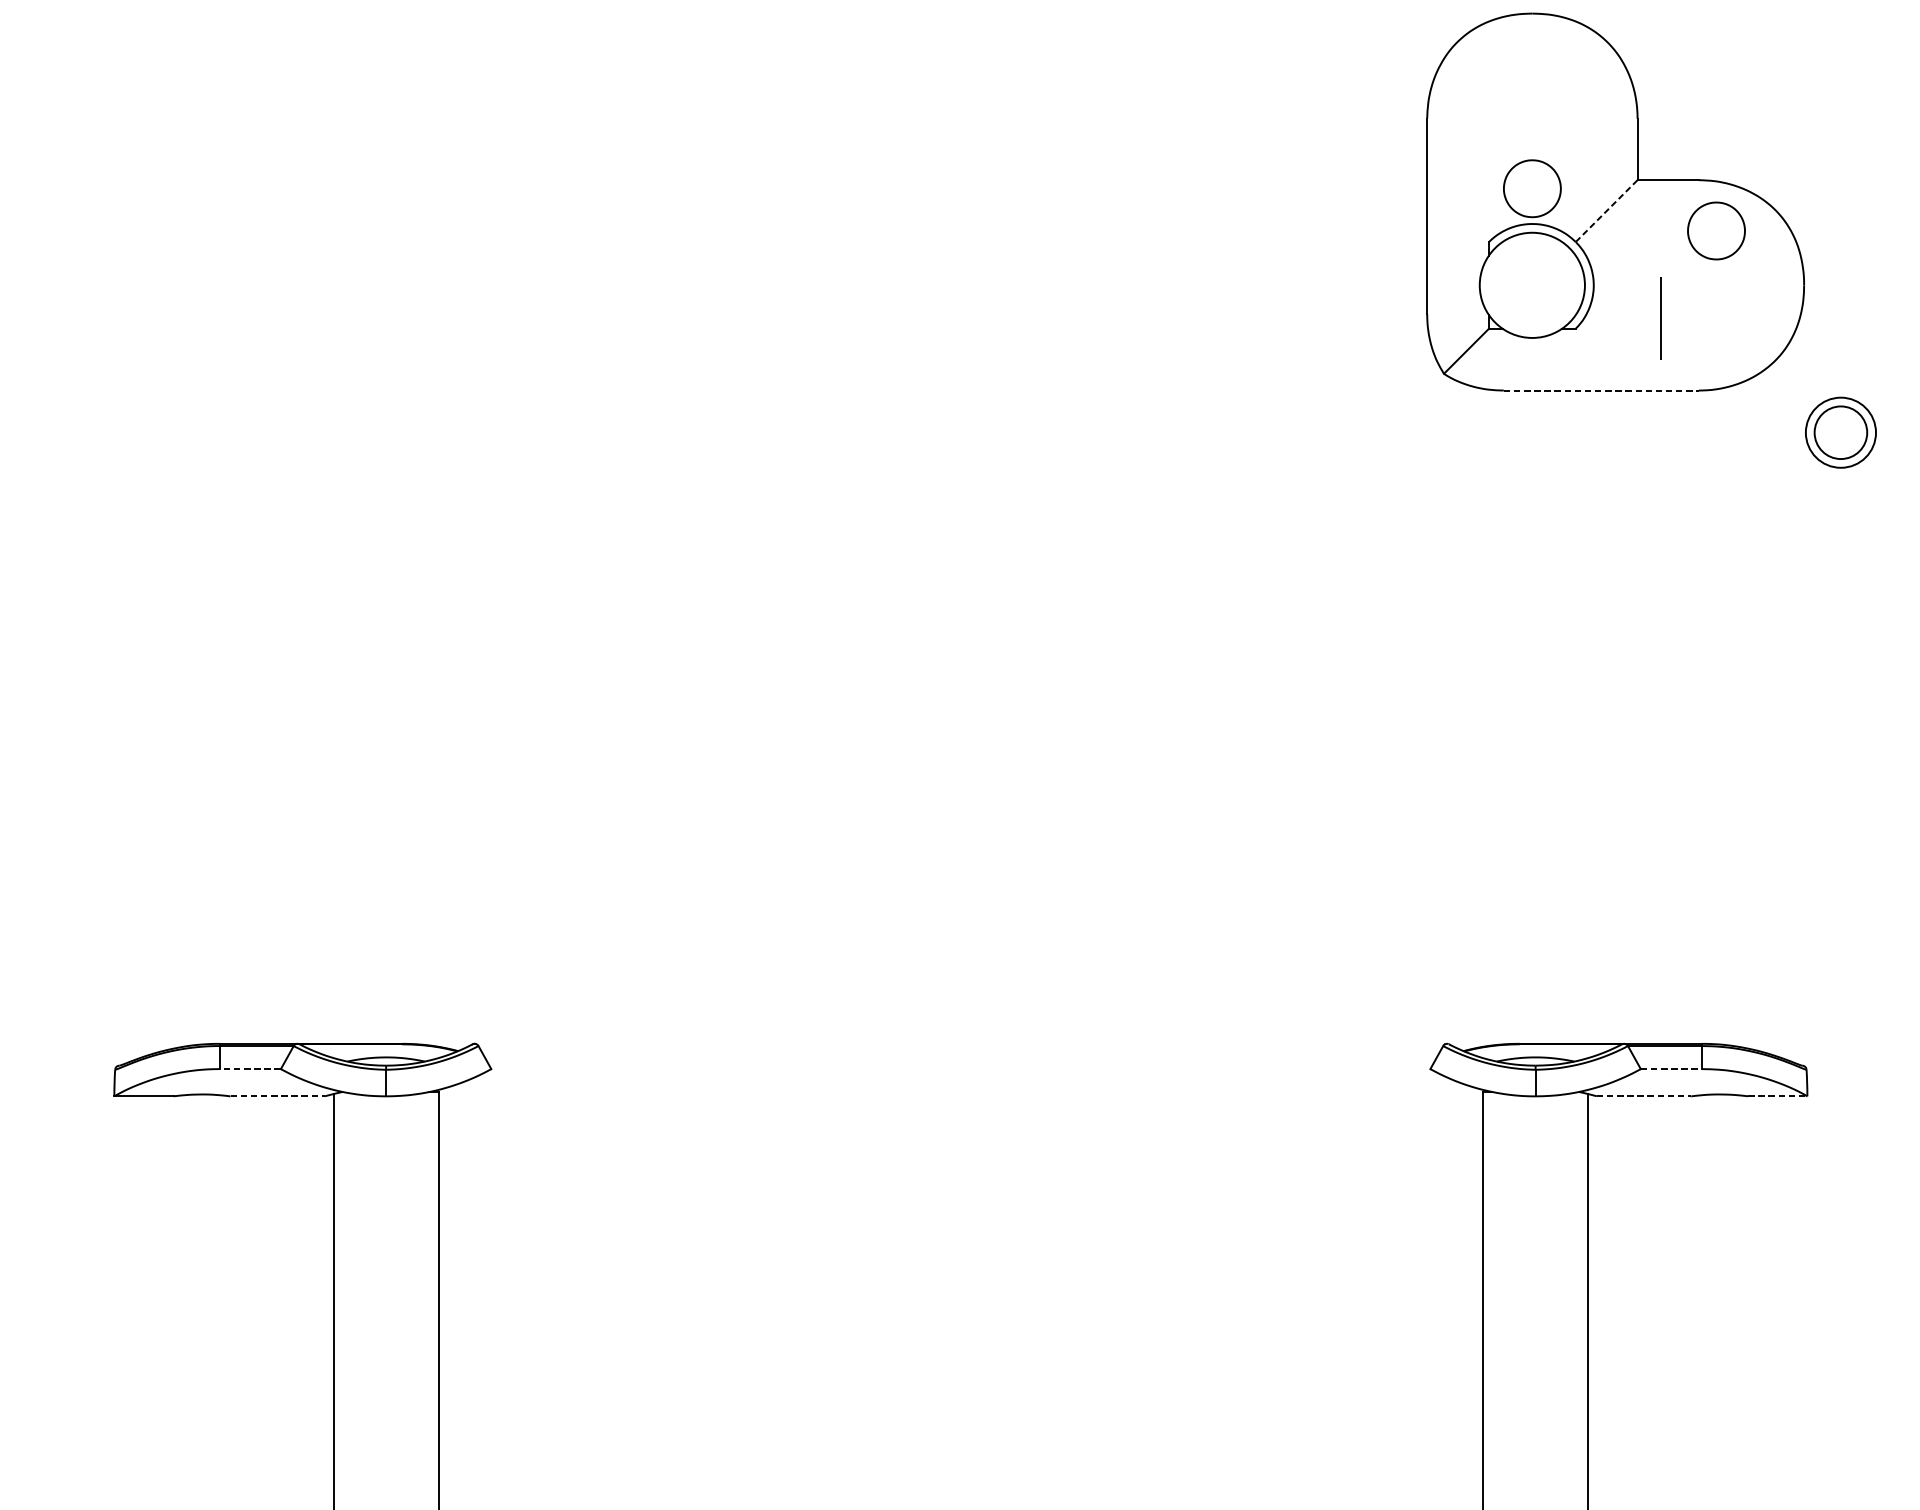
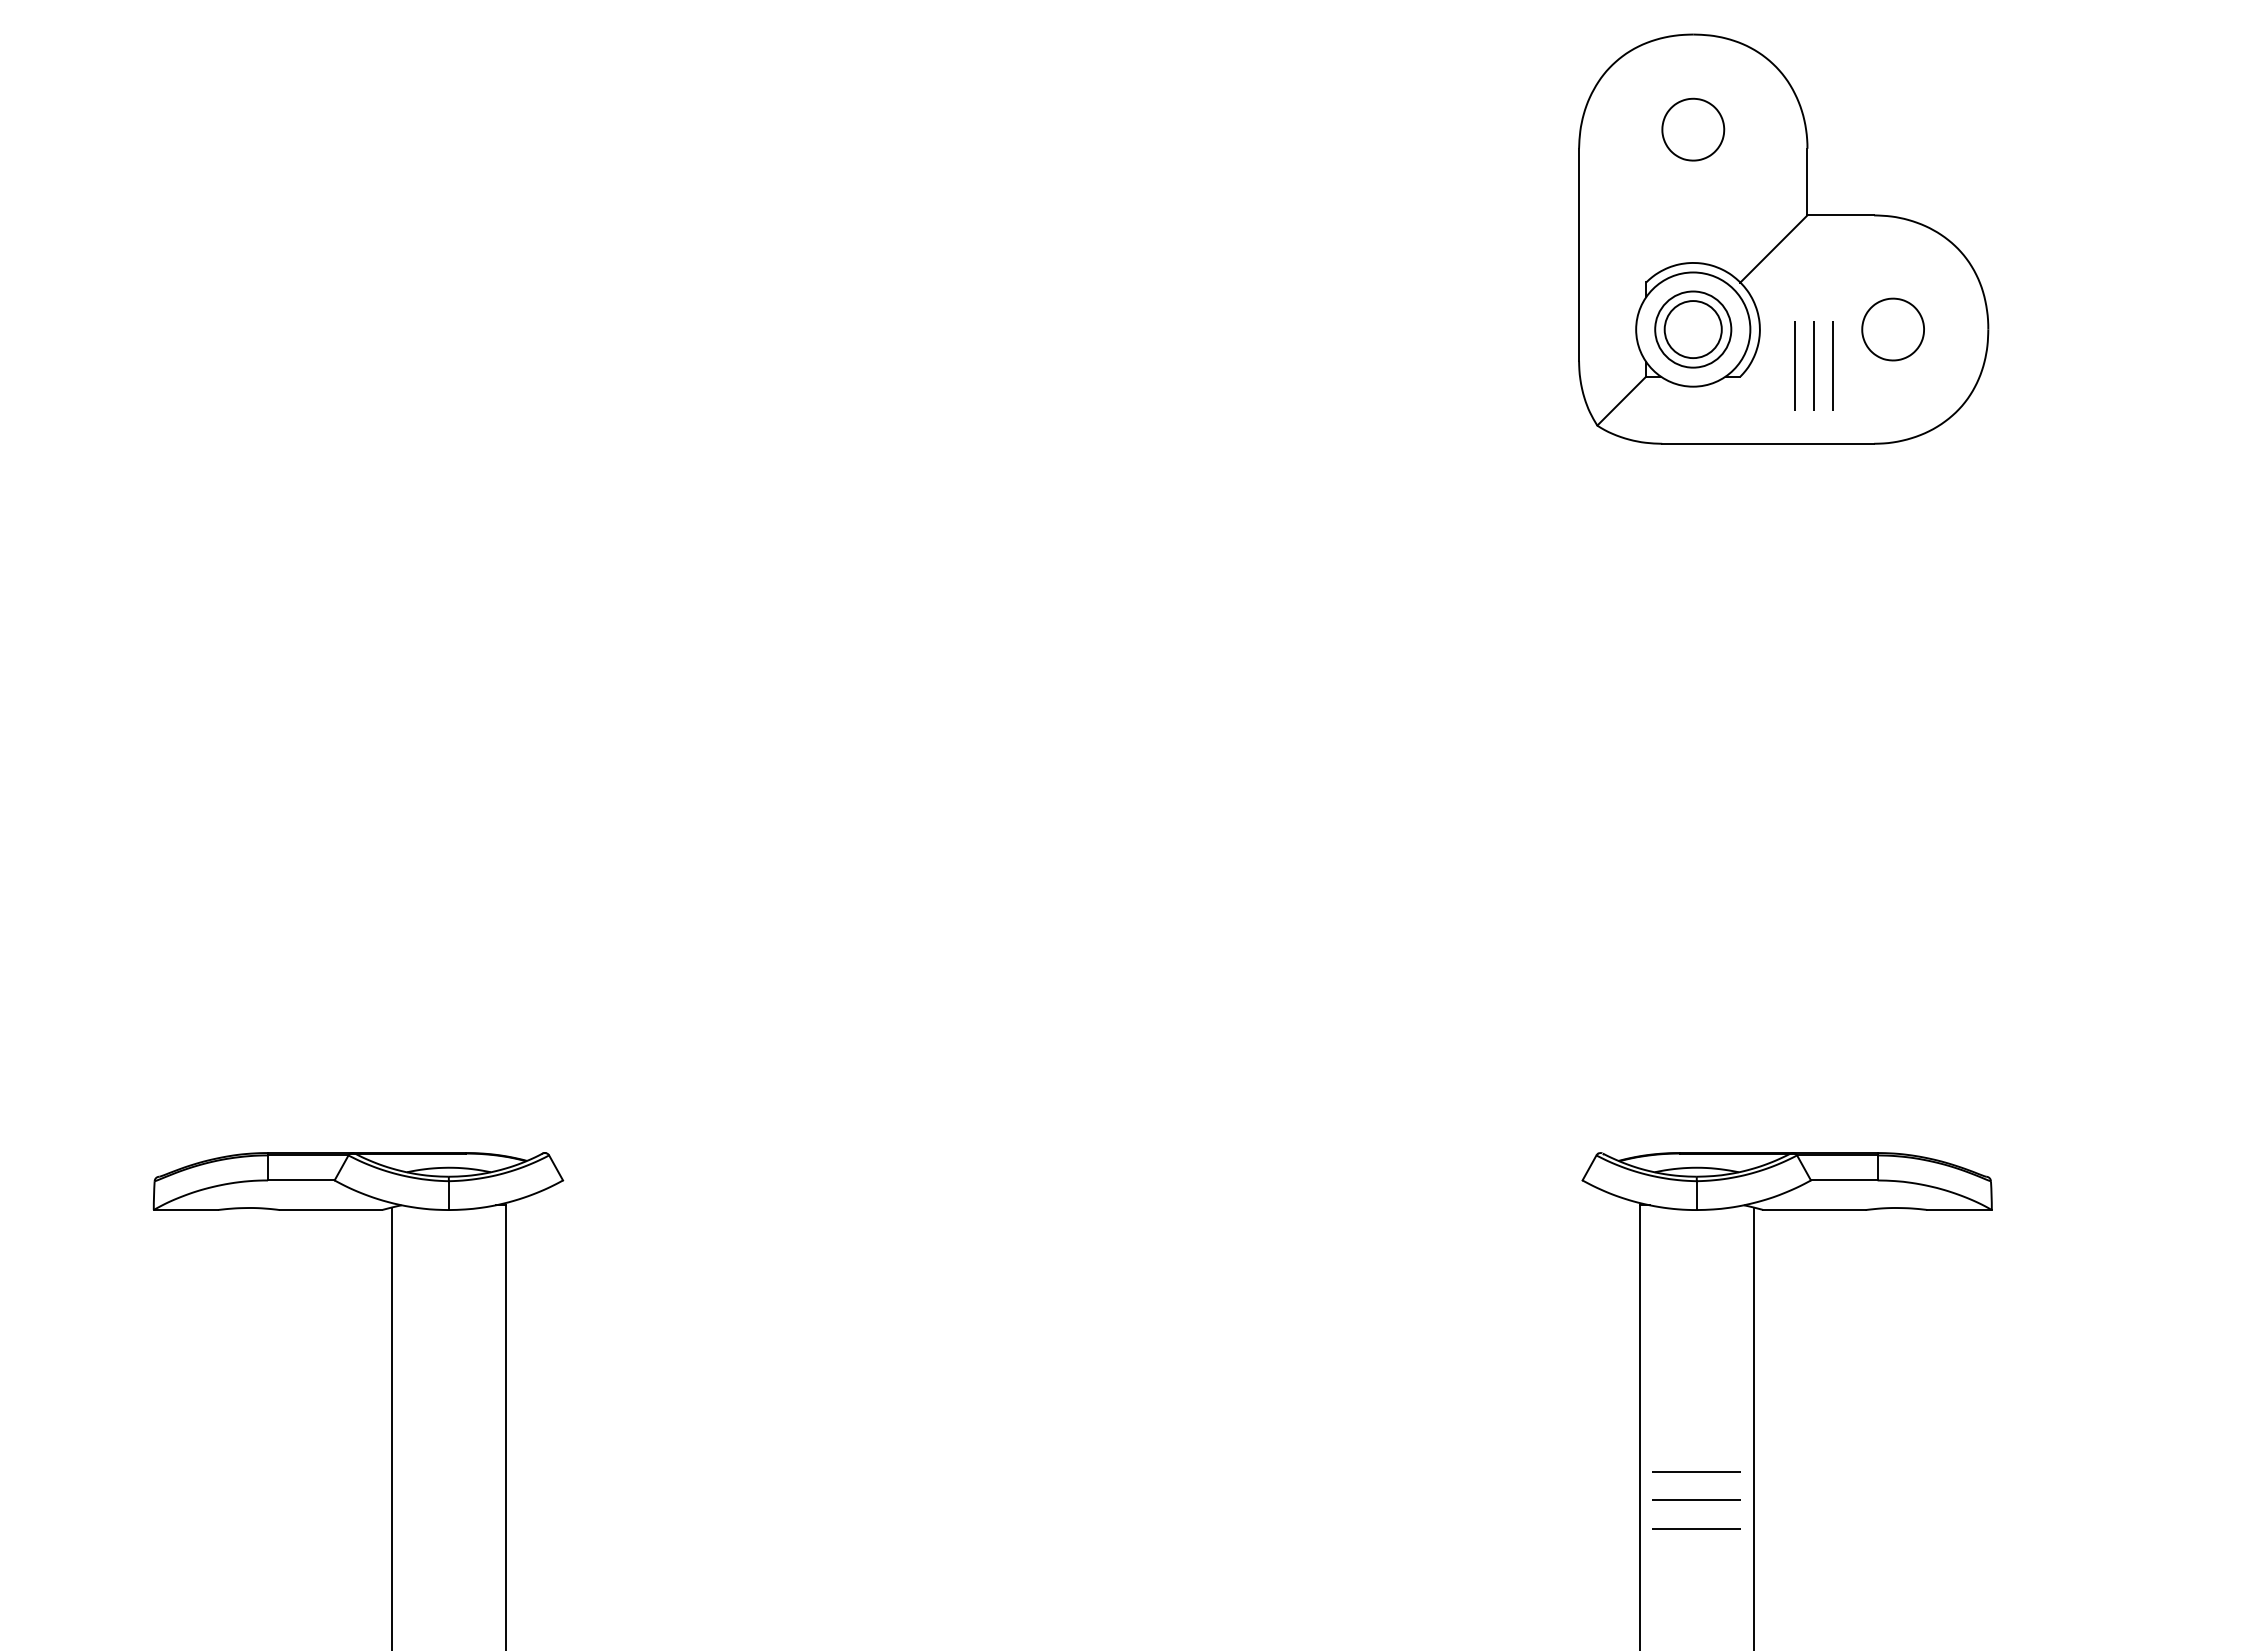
part: (1532, 188) -> (1693, 129), moved
line: (1607, 210) -> (1774, 248), dashed -> solid
part: (1715, 230) -> (1892, 329), moved
line: (1625, 318) -> (1794, 365), added
line: (1643, 318) -> (1813, 365), added
line: (1601, 390) -> (1768, 443), dashed -> solid
part: (1841, 432) -> (1693, 329), moved
line: (249, 1069) -> (300, 1180), dashed -> solid
line: (1671, 1069) -> (1844, 1180), dashed -> solid
line: (278, 1096) -> (331, 1210), dashed -> solid
line: (1644, 1096) -> (1814, 1210), dashed -> solid
line: (1778, 1096) -> (1960, 1210), dashed -> solid
line: (1535, 1337) -> (1696, 1471), added
line: (1535, 1363) -> (1696, 1500), added
line: (1535, 1389) -> (1696, 1528), added

